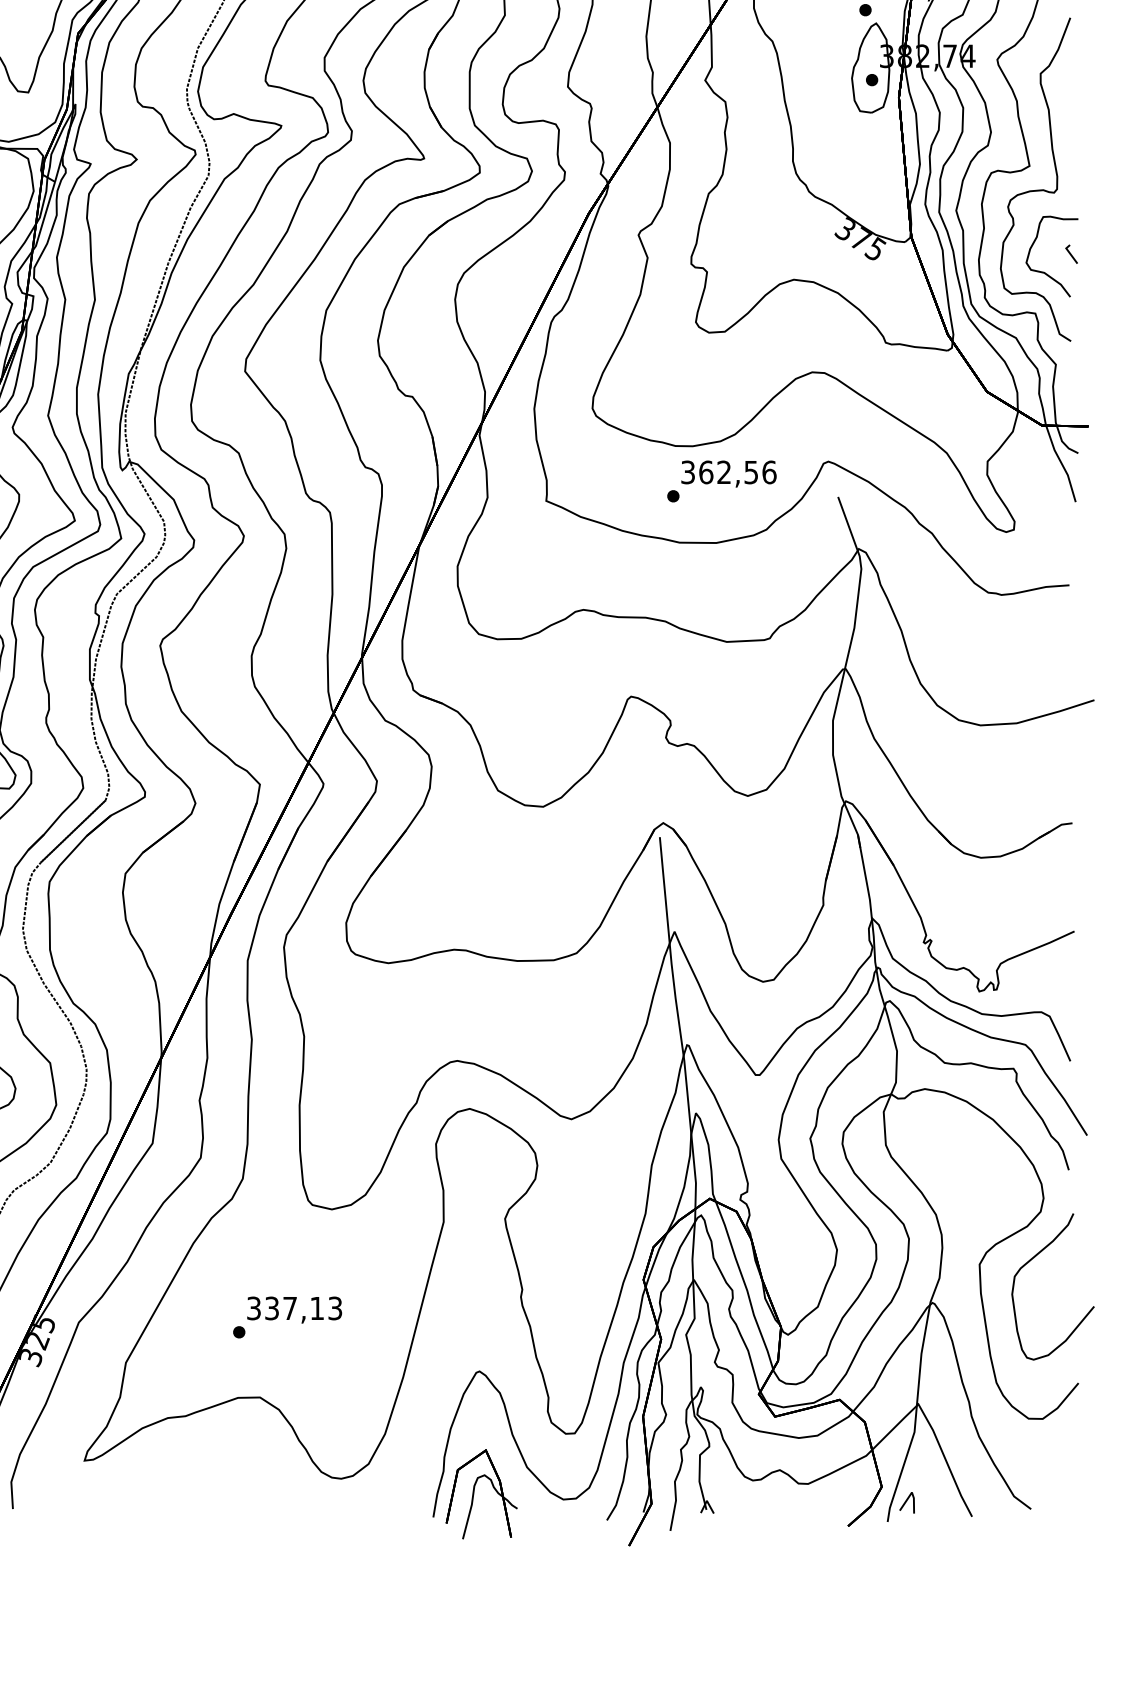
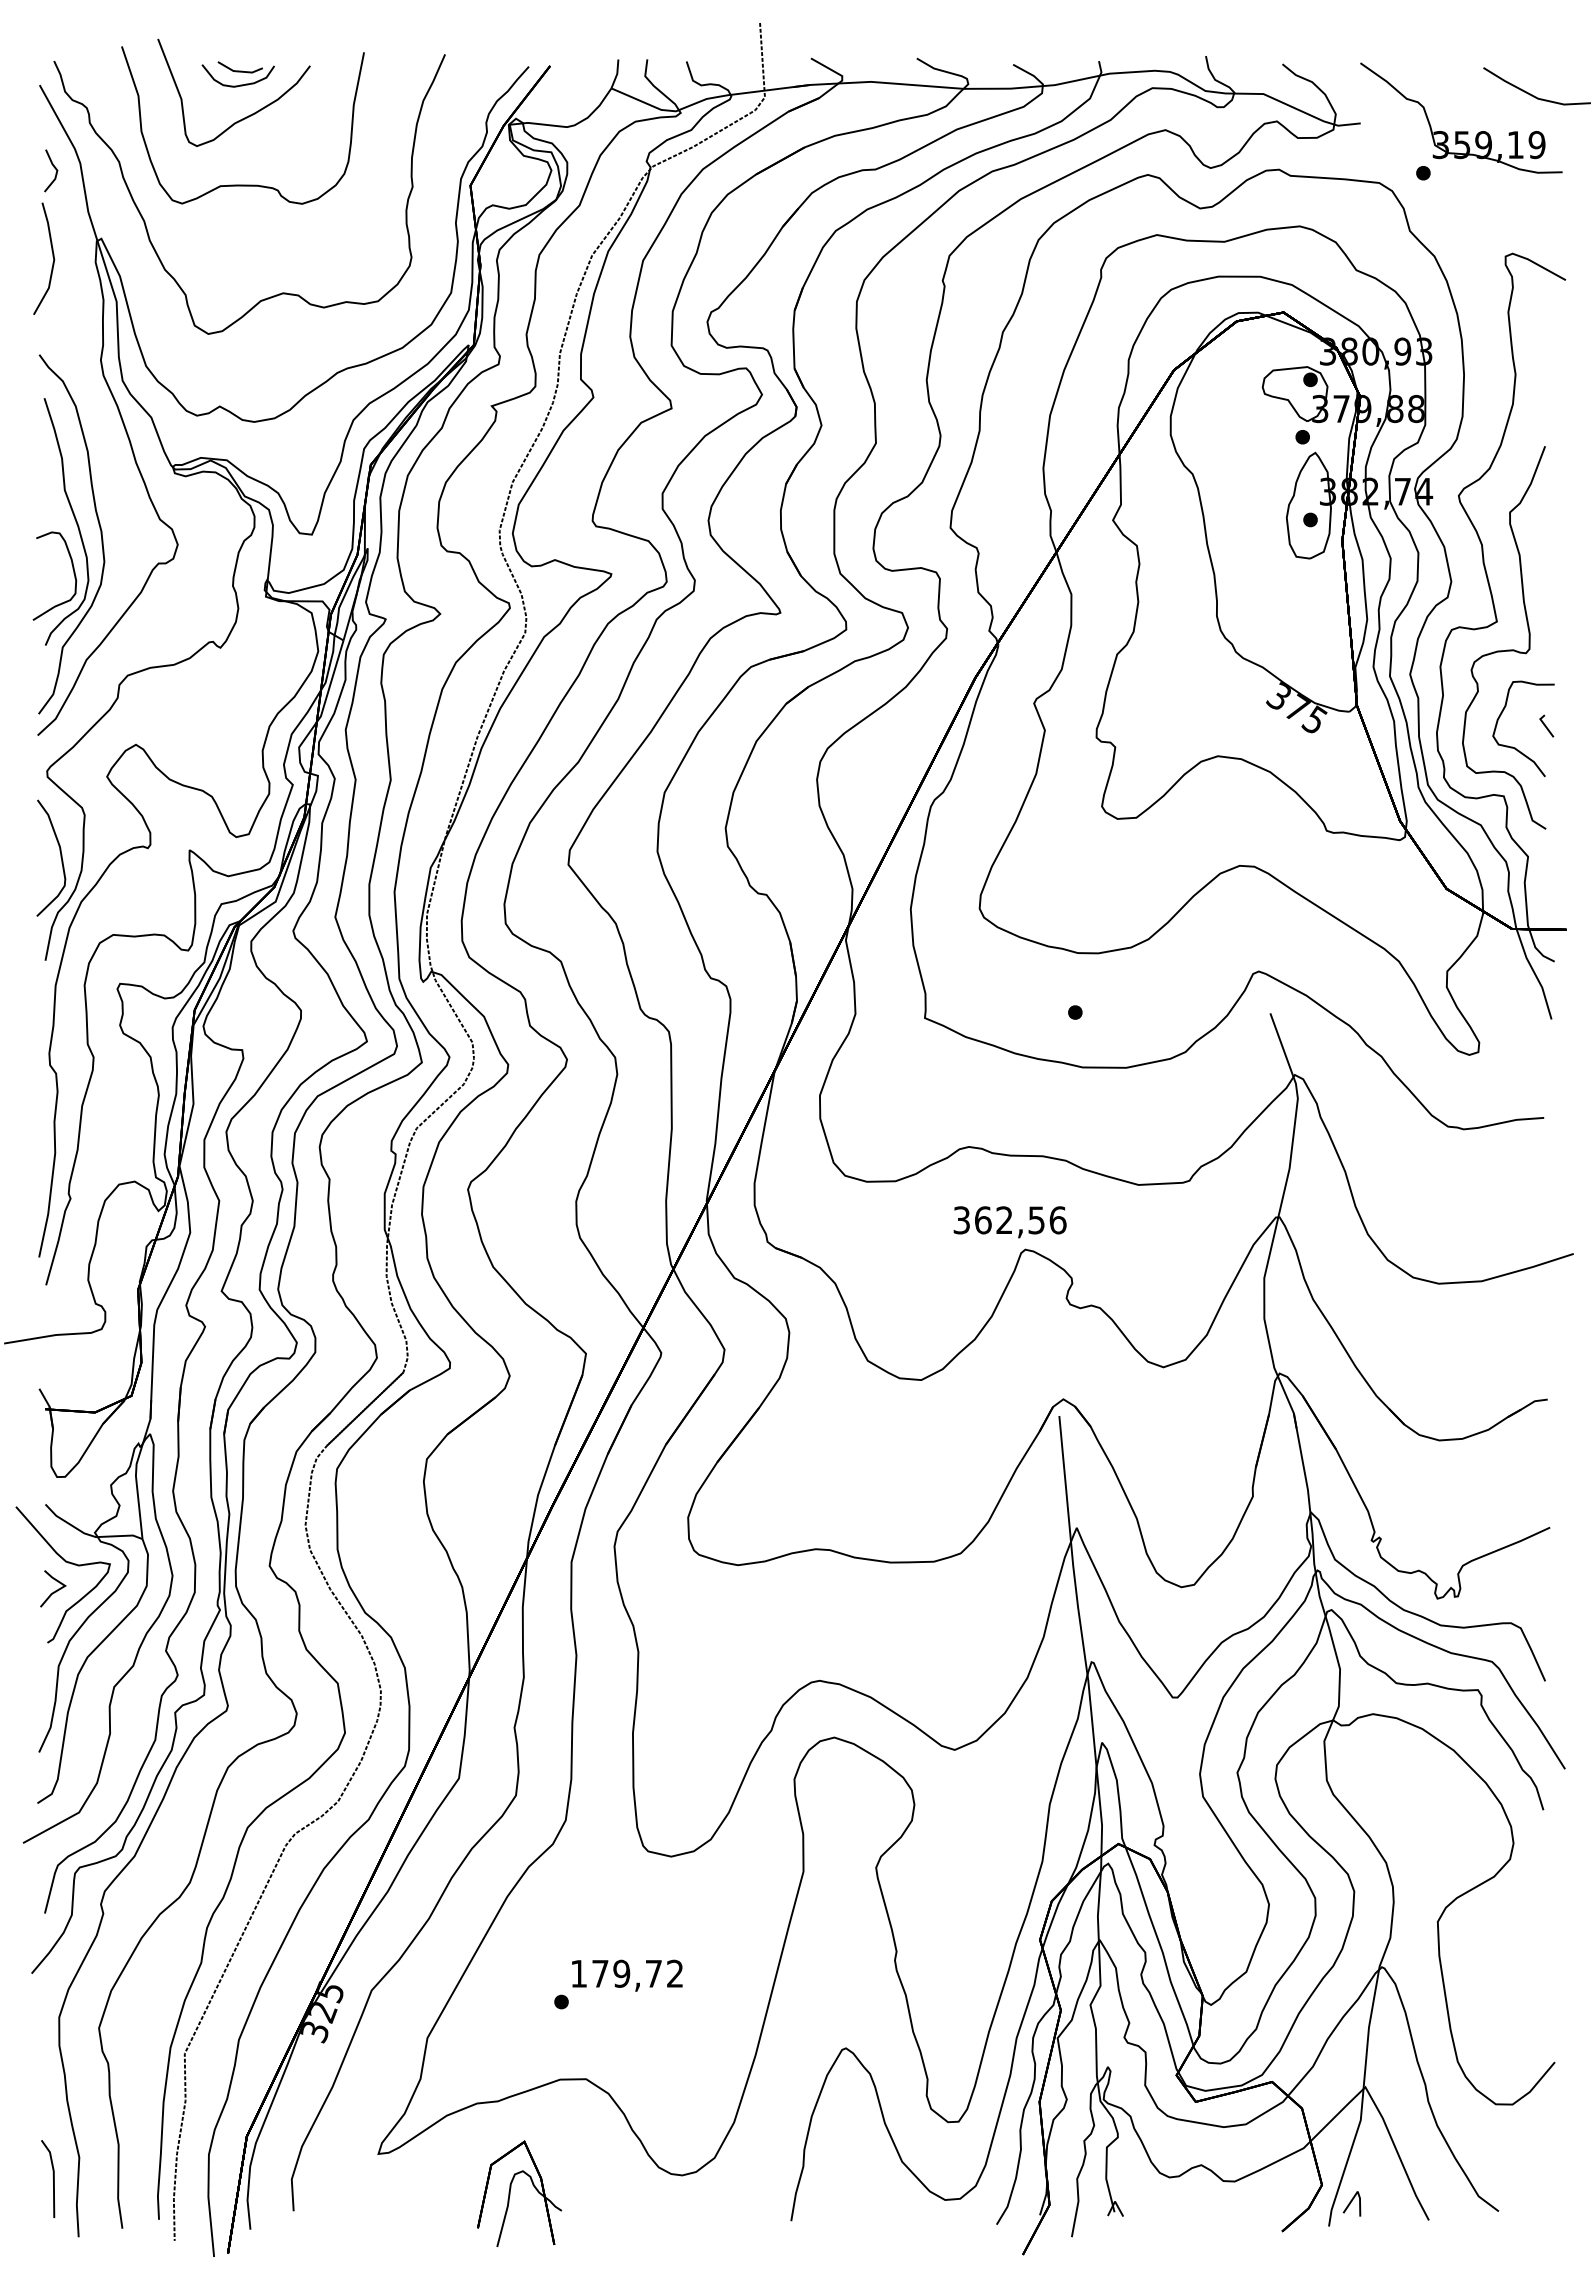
text: (728, 474) -> (1009, 1222), moved
curve: (1029, 1262) -> (1496, 1919), removed
text: (294, 1308) -> (627, 1973), 337,13 -> 179,72
part: (474, 1494) -> (510, 2193), moved

